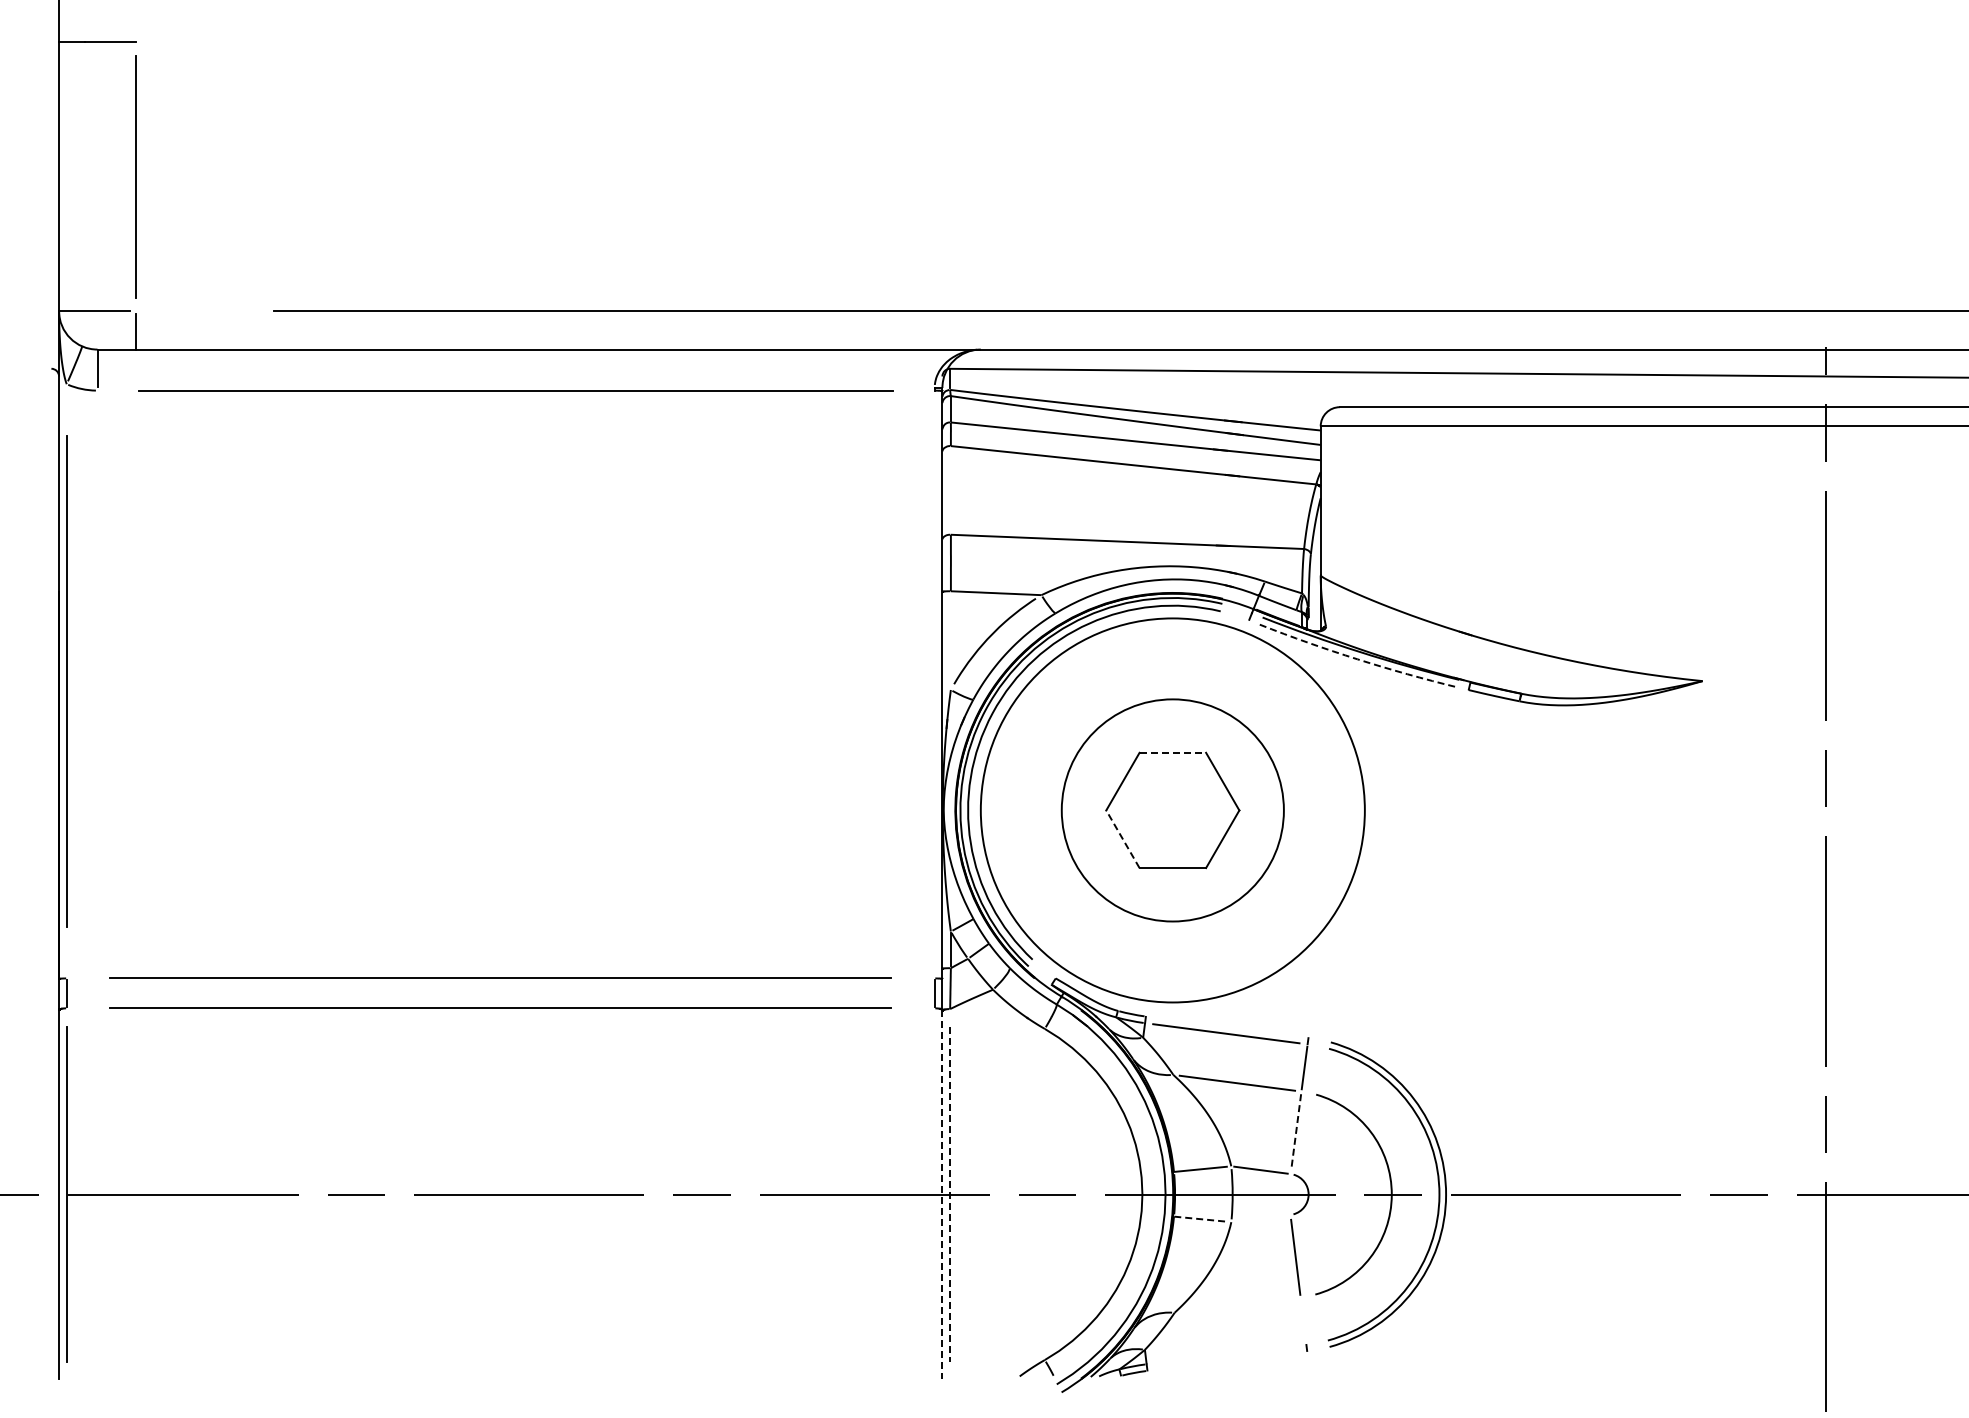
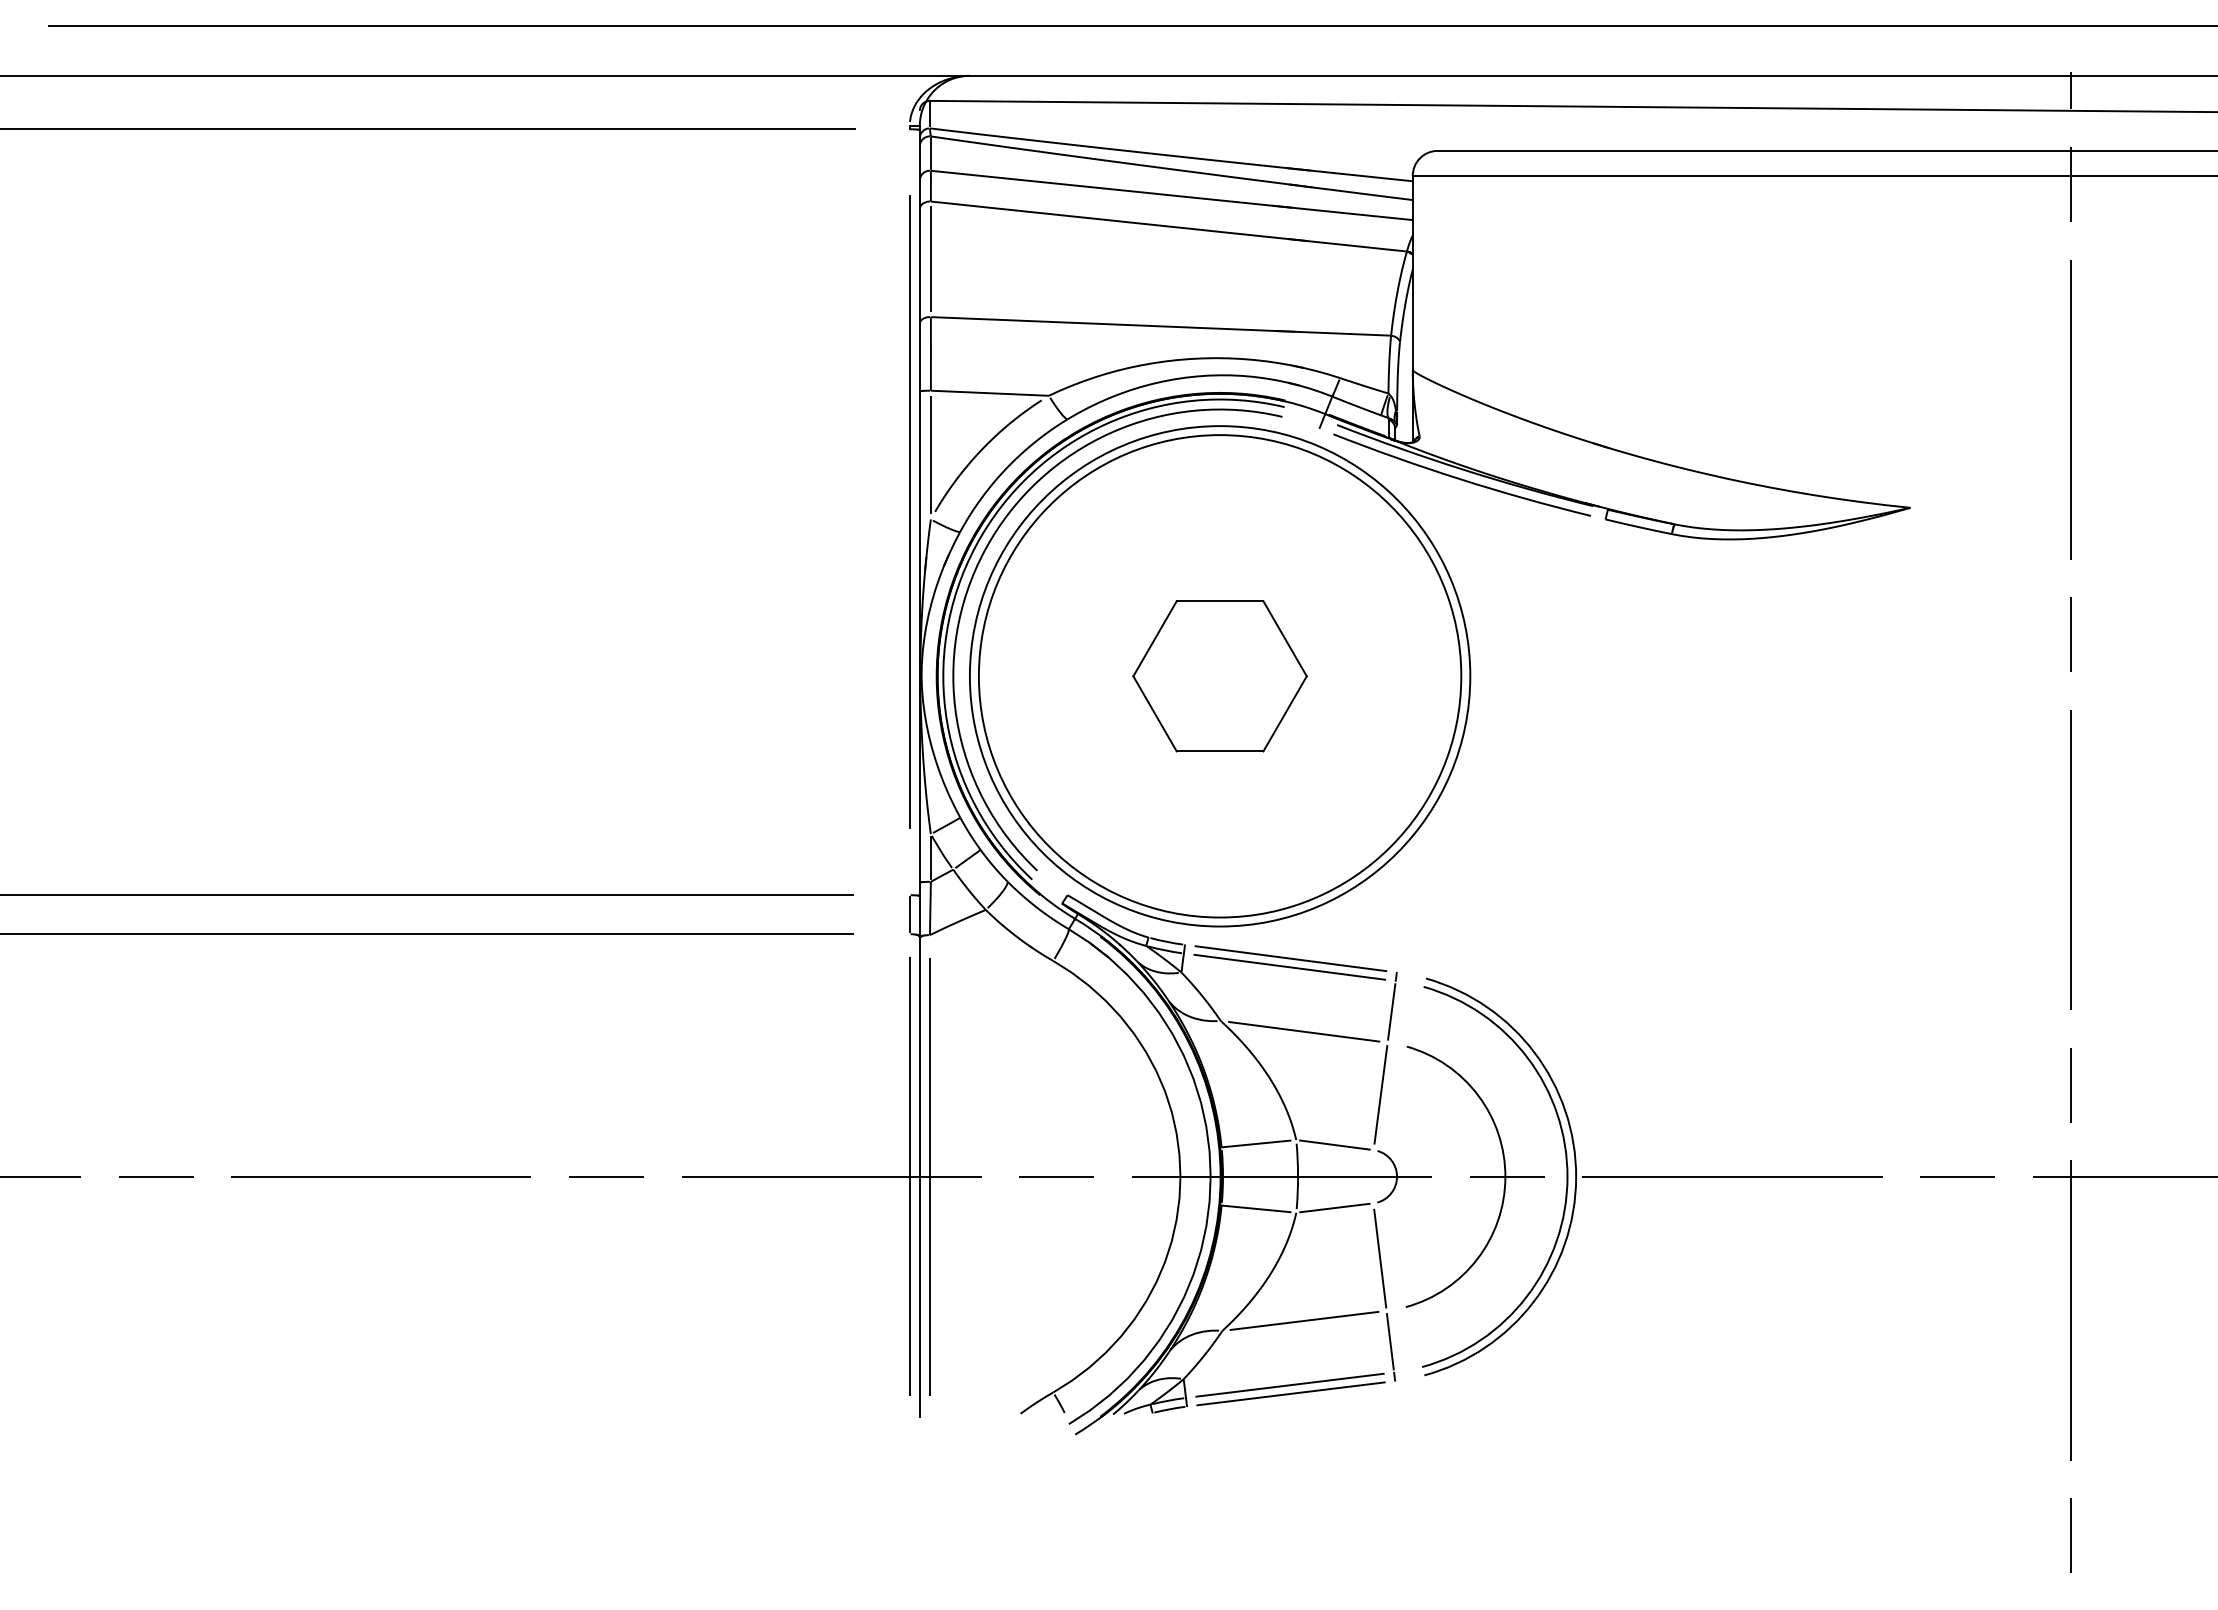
line: (950, 490) -> (930, 259), added
line: (950, 640) -> (930, 454), added
arc: (1357, 659) -> (1460, 479), dashed -> solid
line: (934, 684) -> (909, 512), added
line: (1173, 752) -> (1220, 600), dashed -> solid
circle: (1172, 810) -> (1219, 676), size x1.67
line: (1122, 838) -> (1154, 712), dashed -> solid
line: (1227, 1026) -> (1291, 957), added
line: (1296, 1131) -> (1381, 1094), dashed -> solid
line: (934, 1194) -> (909, 1176), added
line: (942, 1194) -> (919, 1176), dashed -> solid
line: (950, 1194) -> (930, 1176), dashed -> solid
line: (1260, 1218) -> (1334, 1208), added
line: (1201, 1219) -> (1257, 1209), dashed -> solid
line: (1237, 1305) -> (1304, 1321), added
line: (1303, 1320) -> (1390, 1340), added
line: (1226, 1354) -> (1290, 1385), added
line: (1227, 1360) -> (1291, 1393), added

